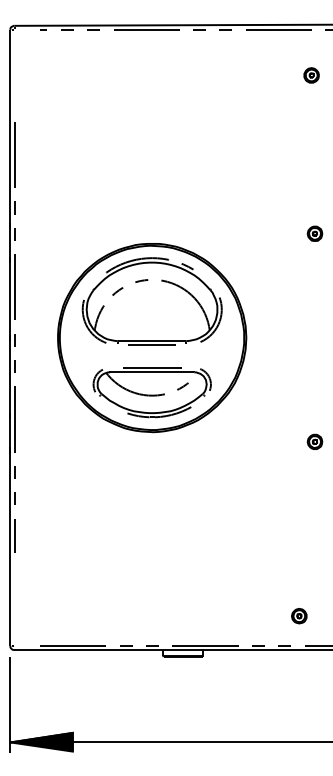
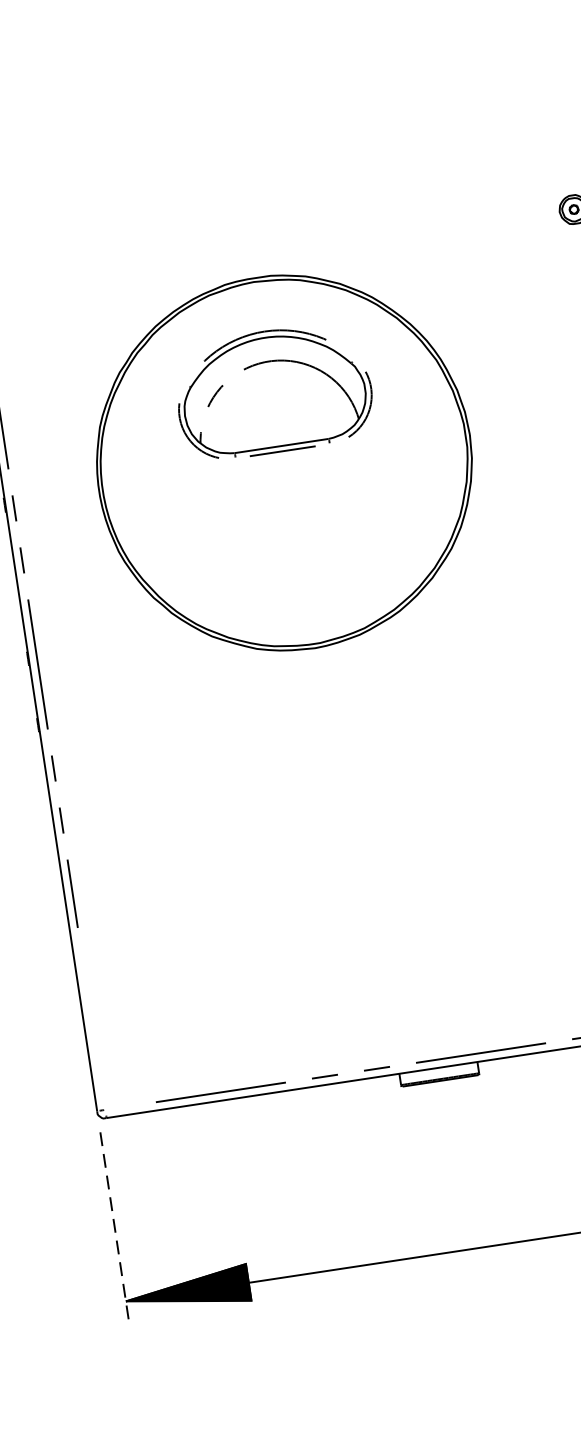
part: (151, 301) -> (272, 391), size x0.7
part: (151, 392) -> (299, 570), removed
line: (10, 705) -> (115, 1228), solid -> dashed

